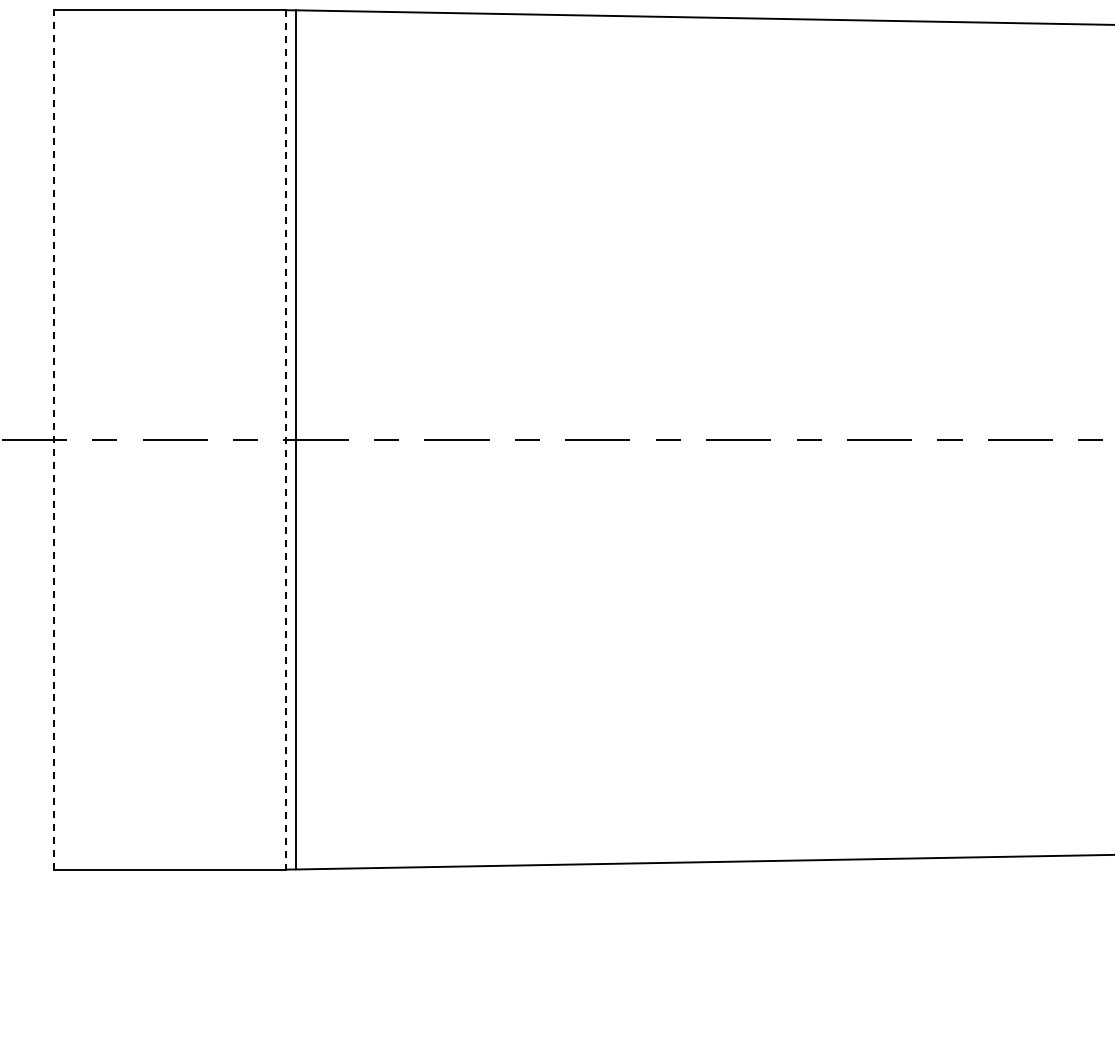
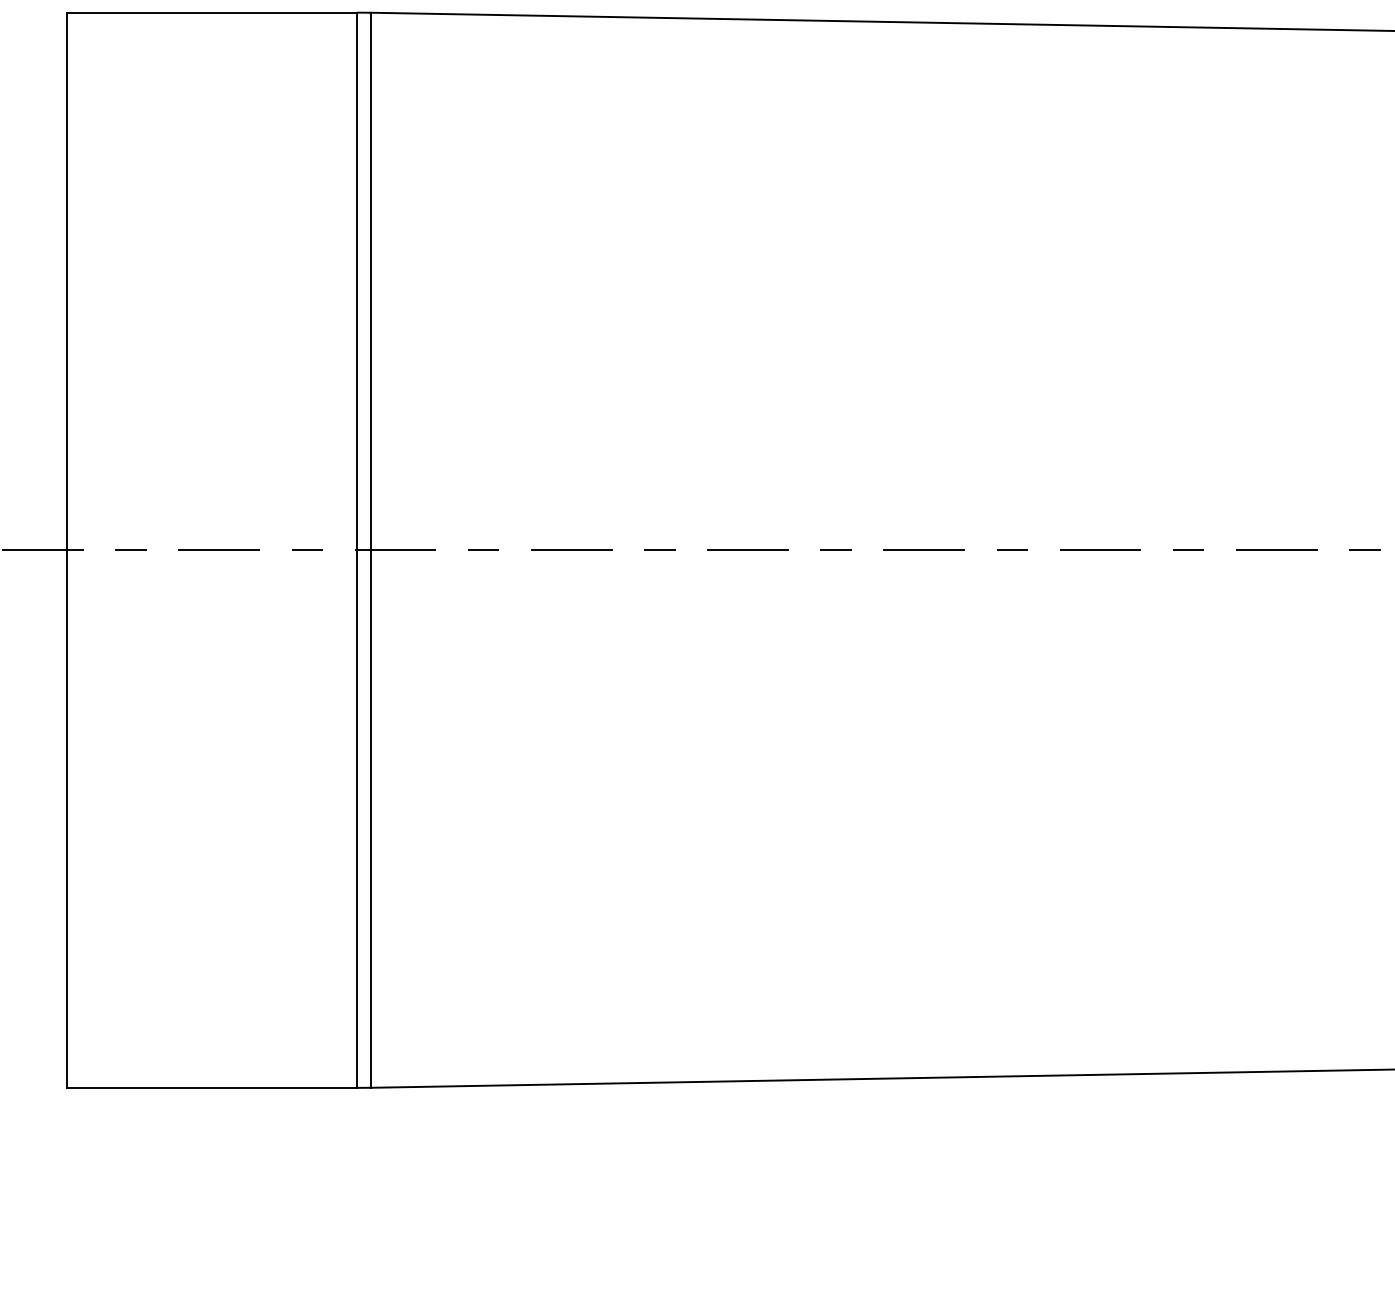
line: (53, 439) -> (66, 549), dashed -> solid
line: (285, 439) -> (357, 549), dashed -> solid

